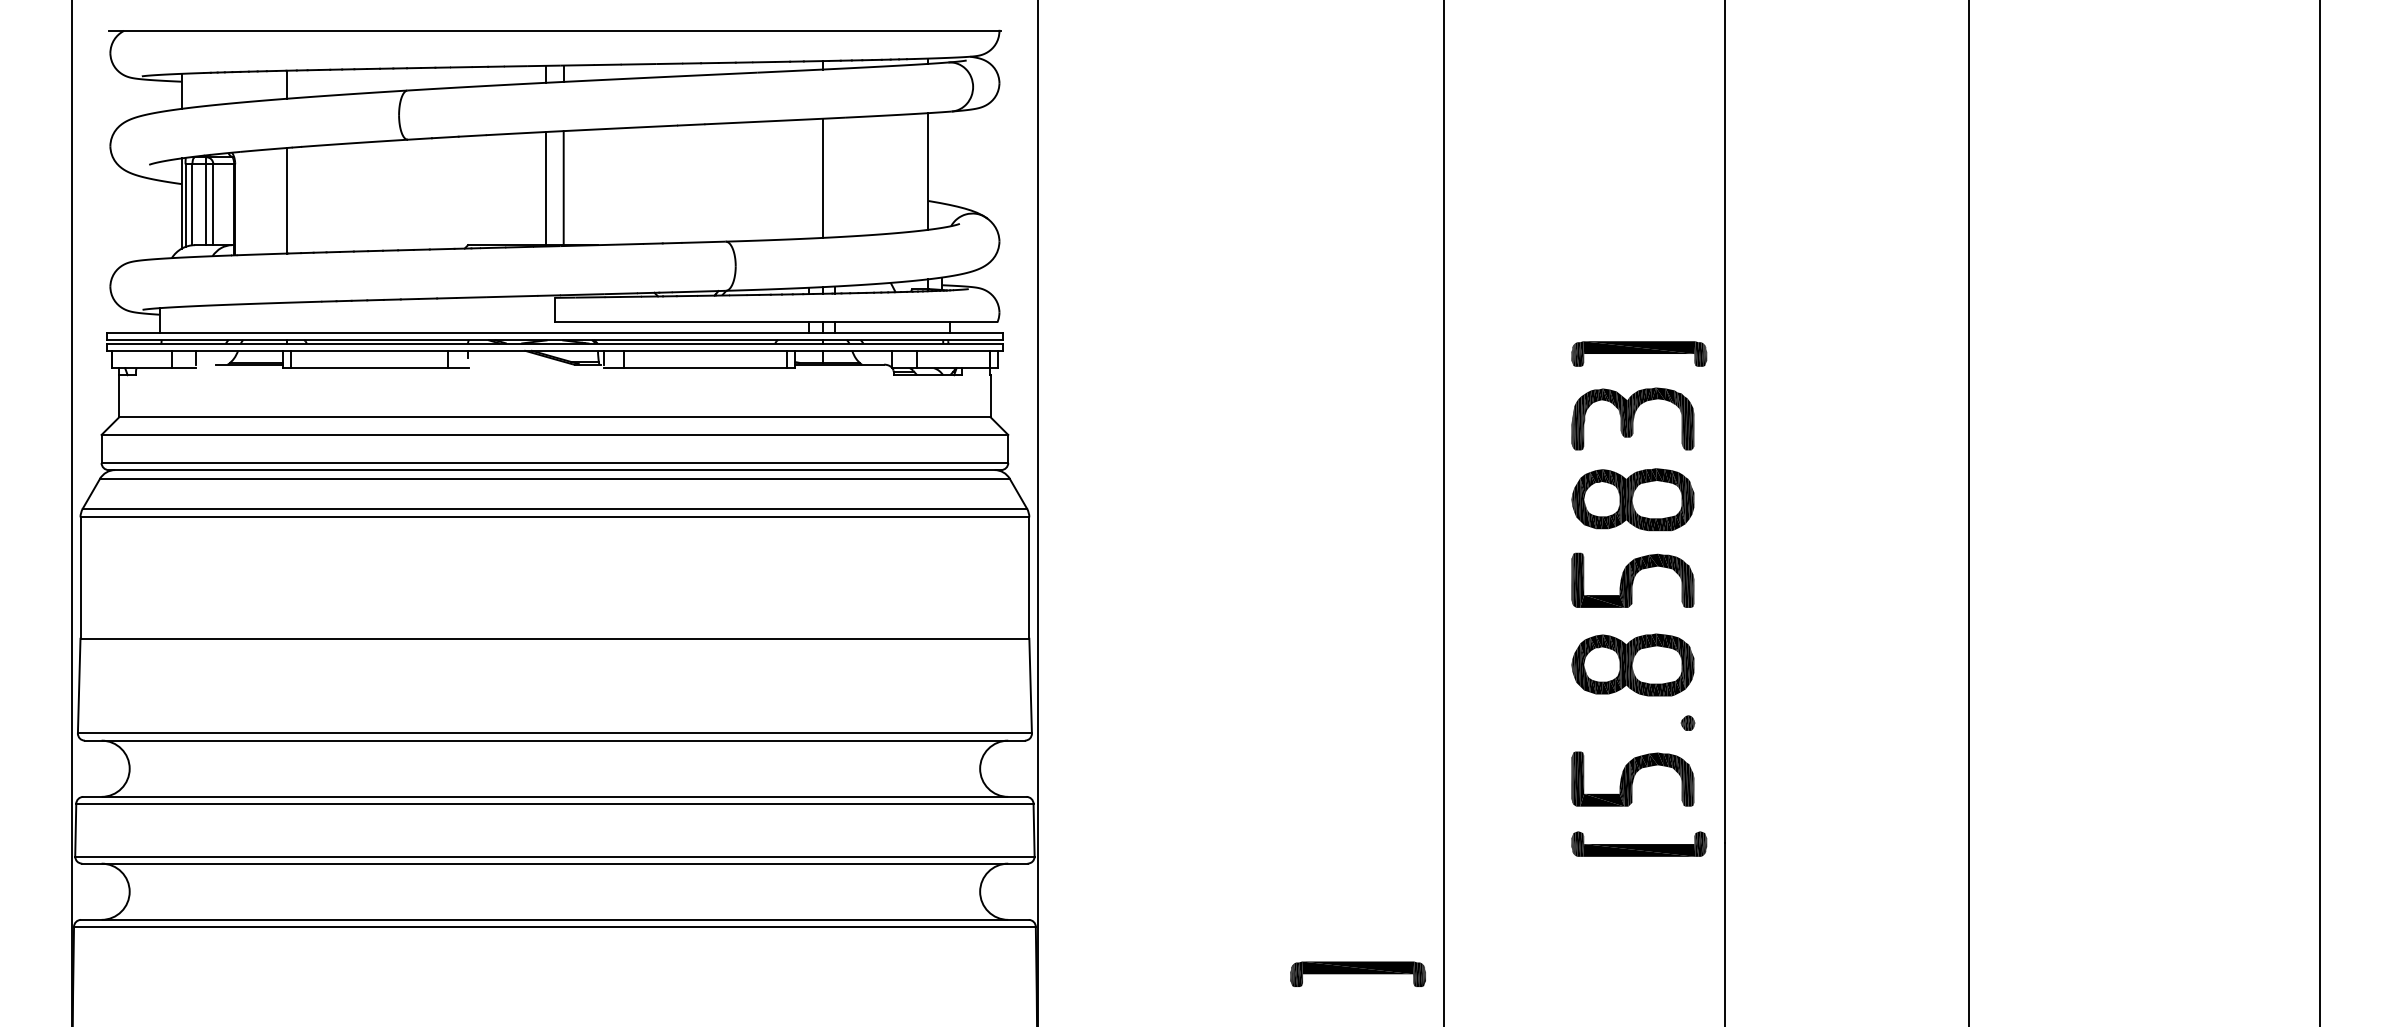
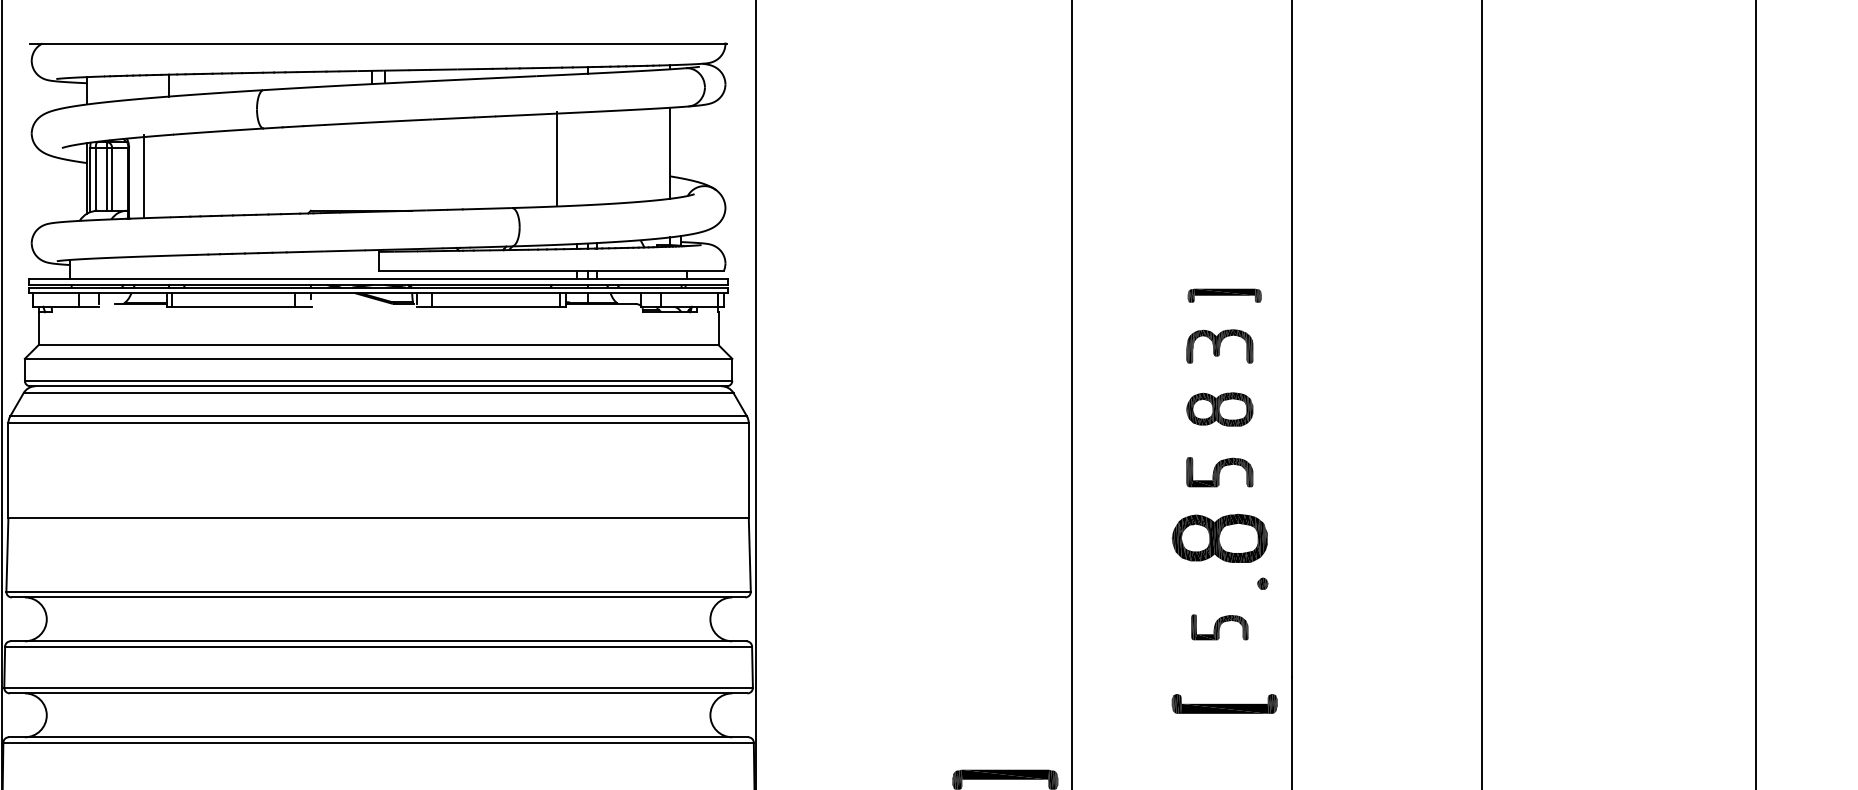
line: (823, 177) -> (556, 157), moved
line: (546, 188) -> (372, 166), removed
line: (563, 188) -> (385, 166), removed
line: (286, 200) -> (143, 175), moved
part: (1639, 353) -> (1224, 295), size x0.7
part: (1632, 418) -> (1219, 346), size x0.7
part: (1632, 499) -> (1219, 409), size x0.7
part: (1632, 579) -> (1219, 471), size x0.7
part: (1632, 778) -> (1219, 626), size x0.6
part: (1639, 843) -> (1224, 703), moved

